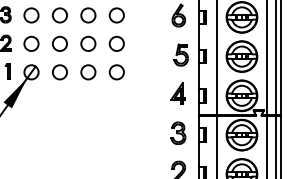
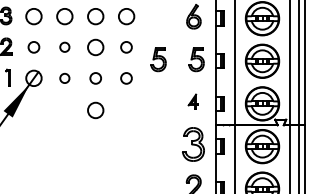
circle: (31, 43) -> (33, 47), size x0.7
circle: (59, 43) -> (64, 47), size x0.6
circle: (116, 43) -> (126, 47), size x0.7
part: (145, 54) -> (157, 58), added
circle: (59, 72) -> (64, 78), size x0.6
circle: (88, 72) -> (95, 78), size x0.7
circle: (116, 72) -> (126, 78), size x0.7
part: (177, 93) -> (192, 101), size x0.6
circle: (88, 101) -> (95, 110), added
part: (178, 133) -> (193, 144), size x1.4

